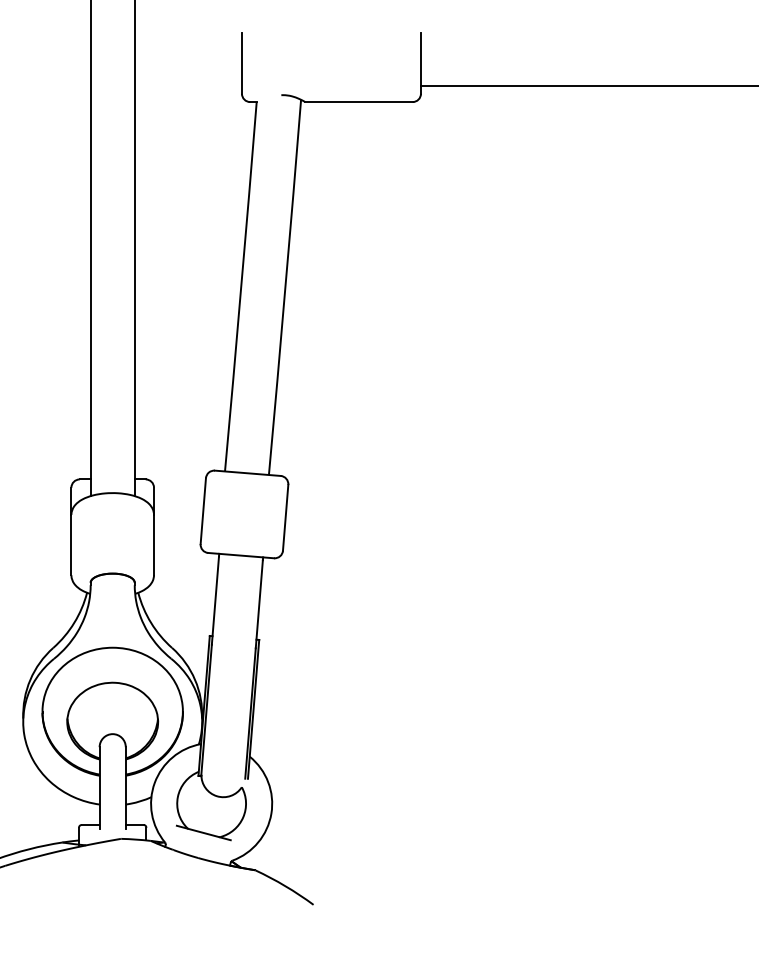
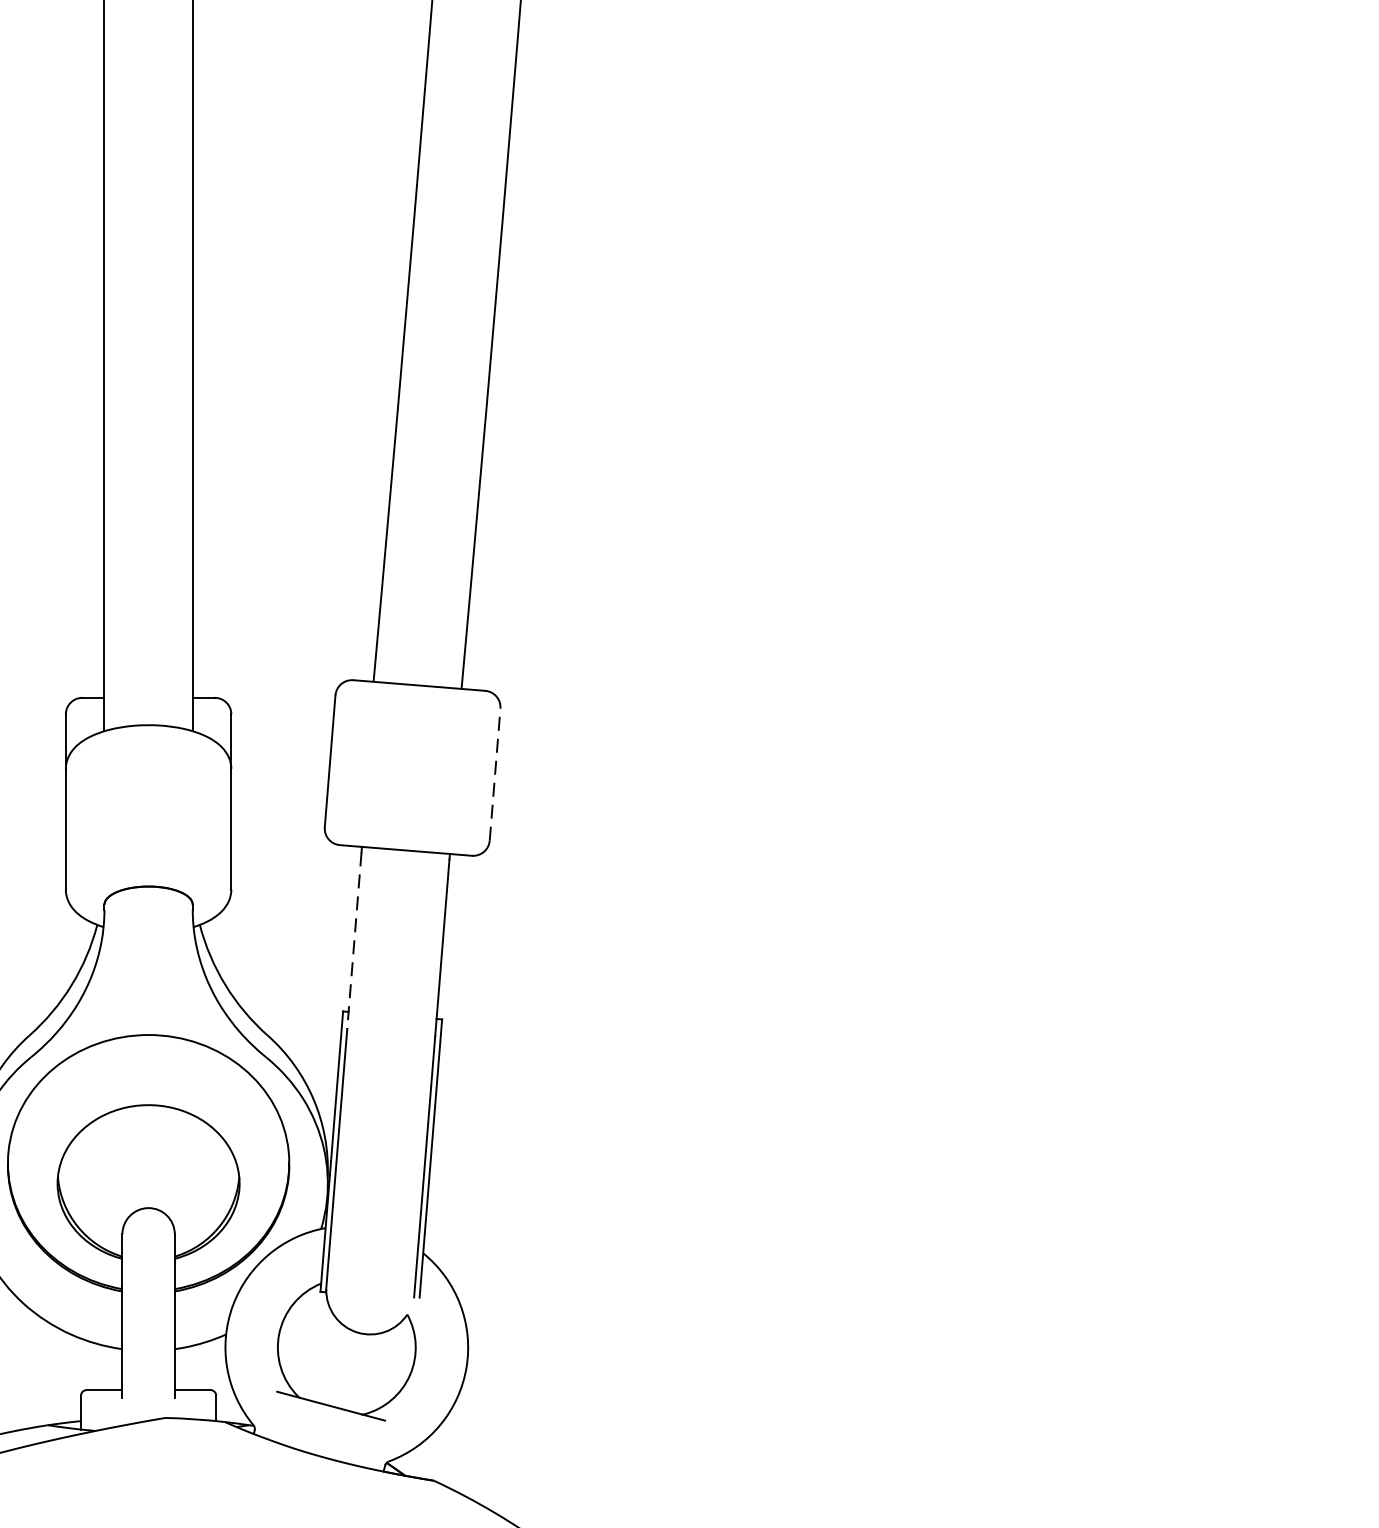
line: (285, 517) -> (494, 774), solid -> dashed
line: (215, 601) -> (354, 942), solid -> dashed

